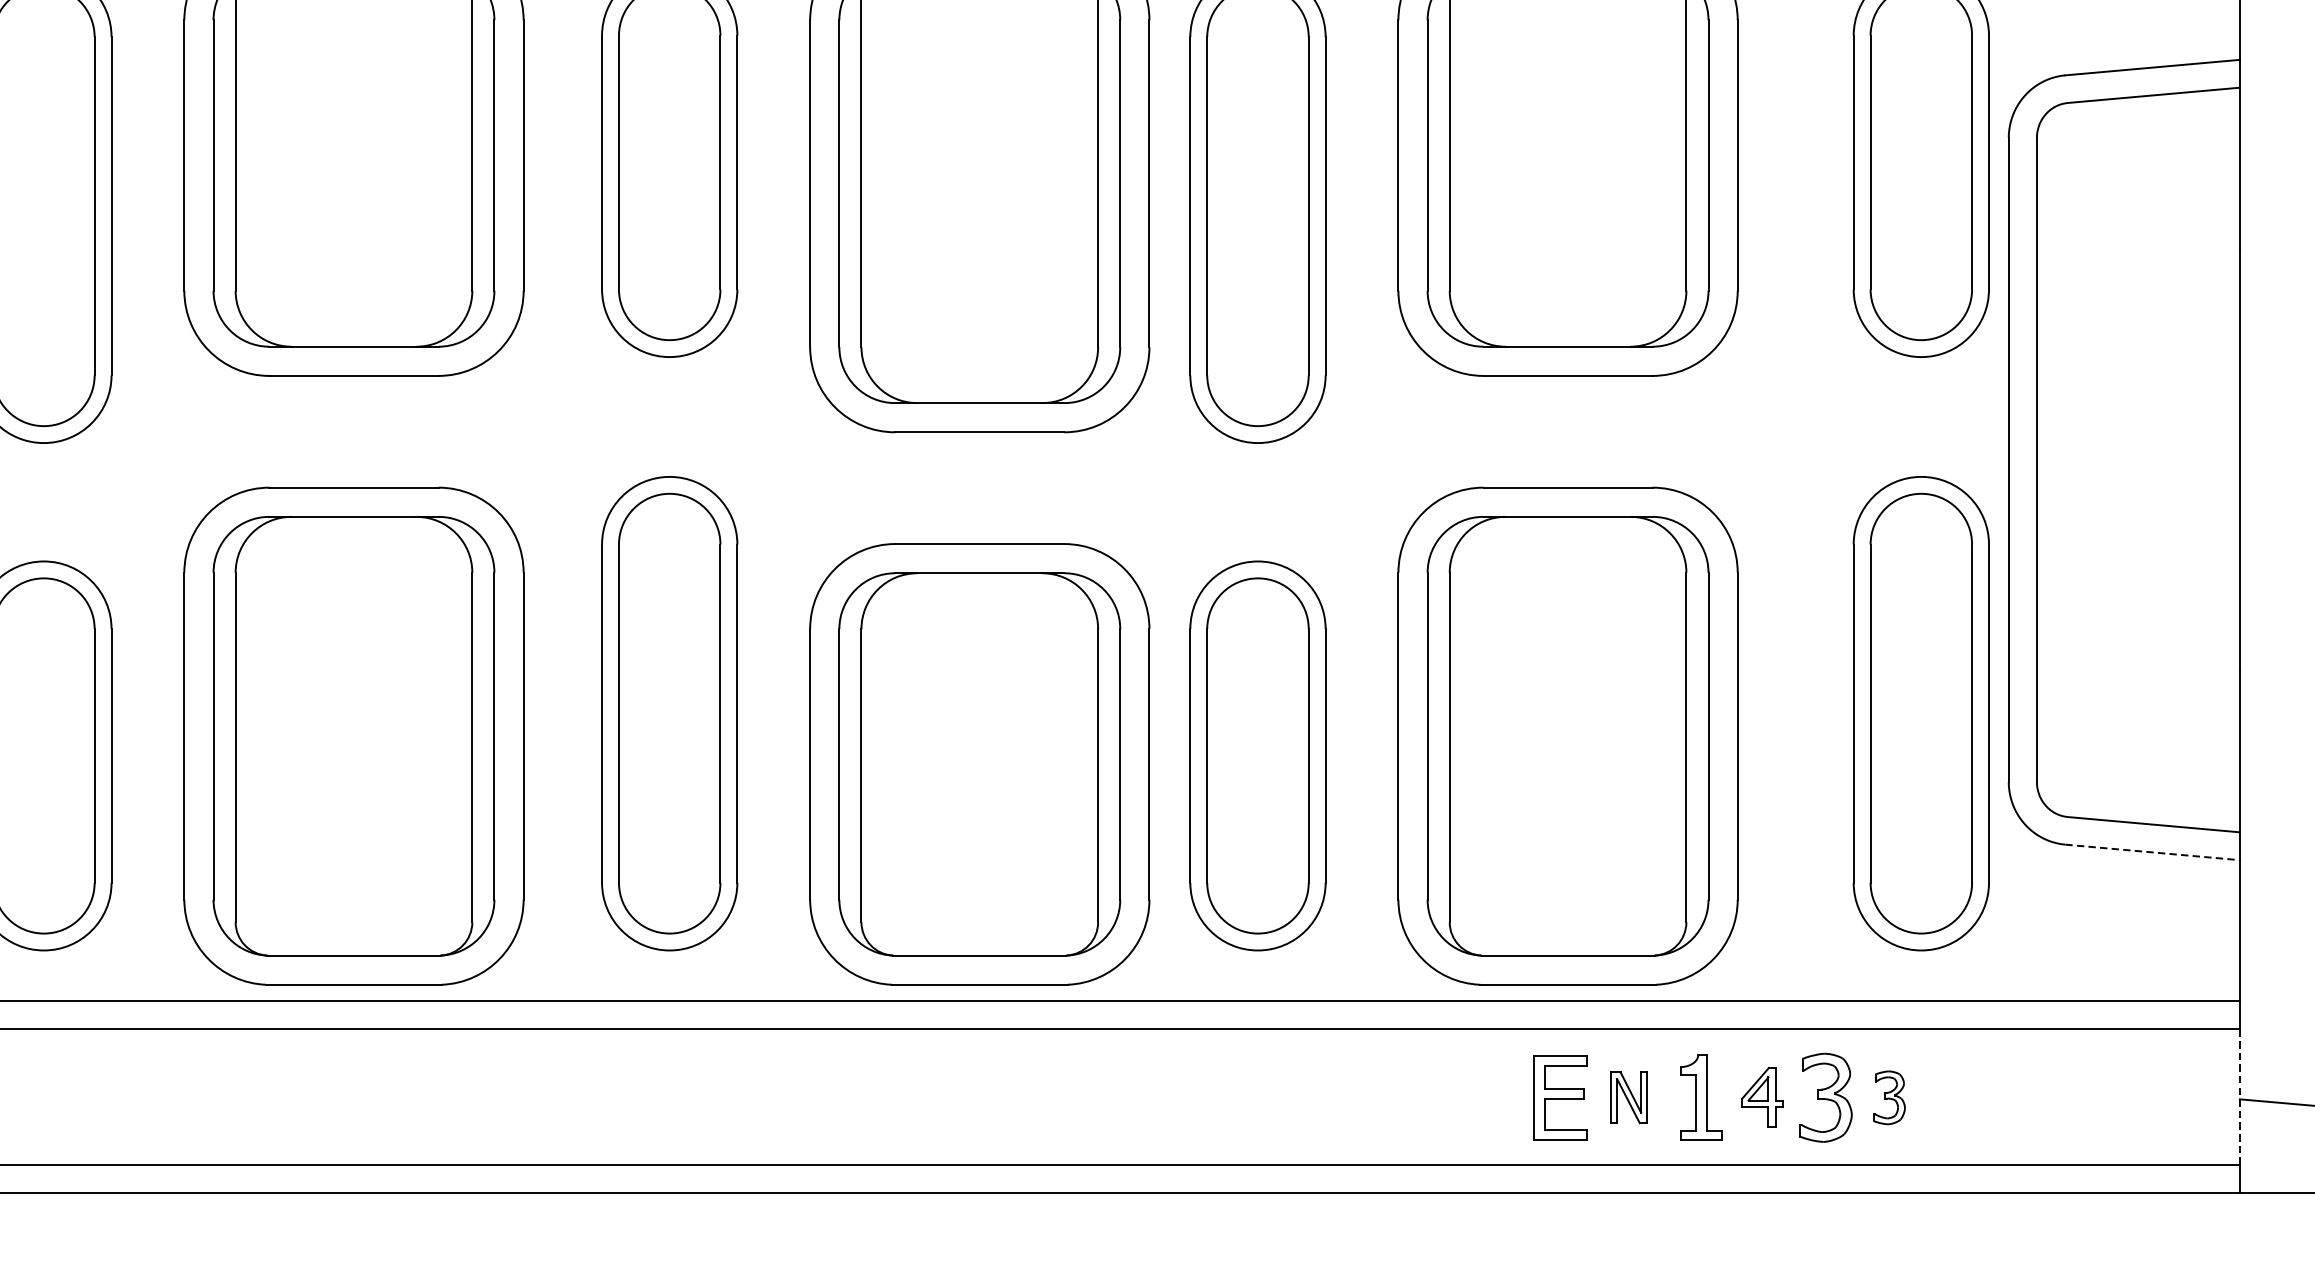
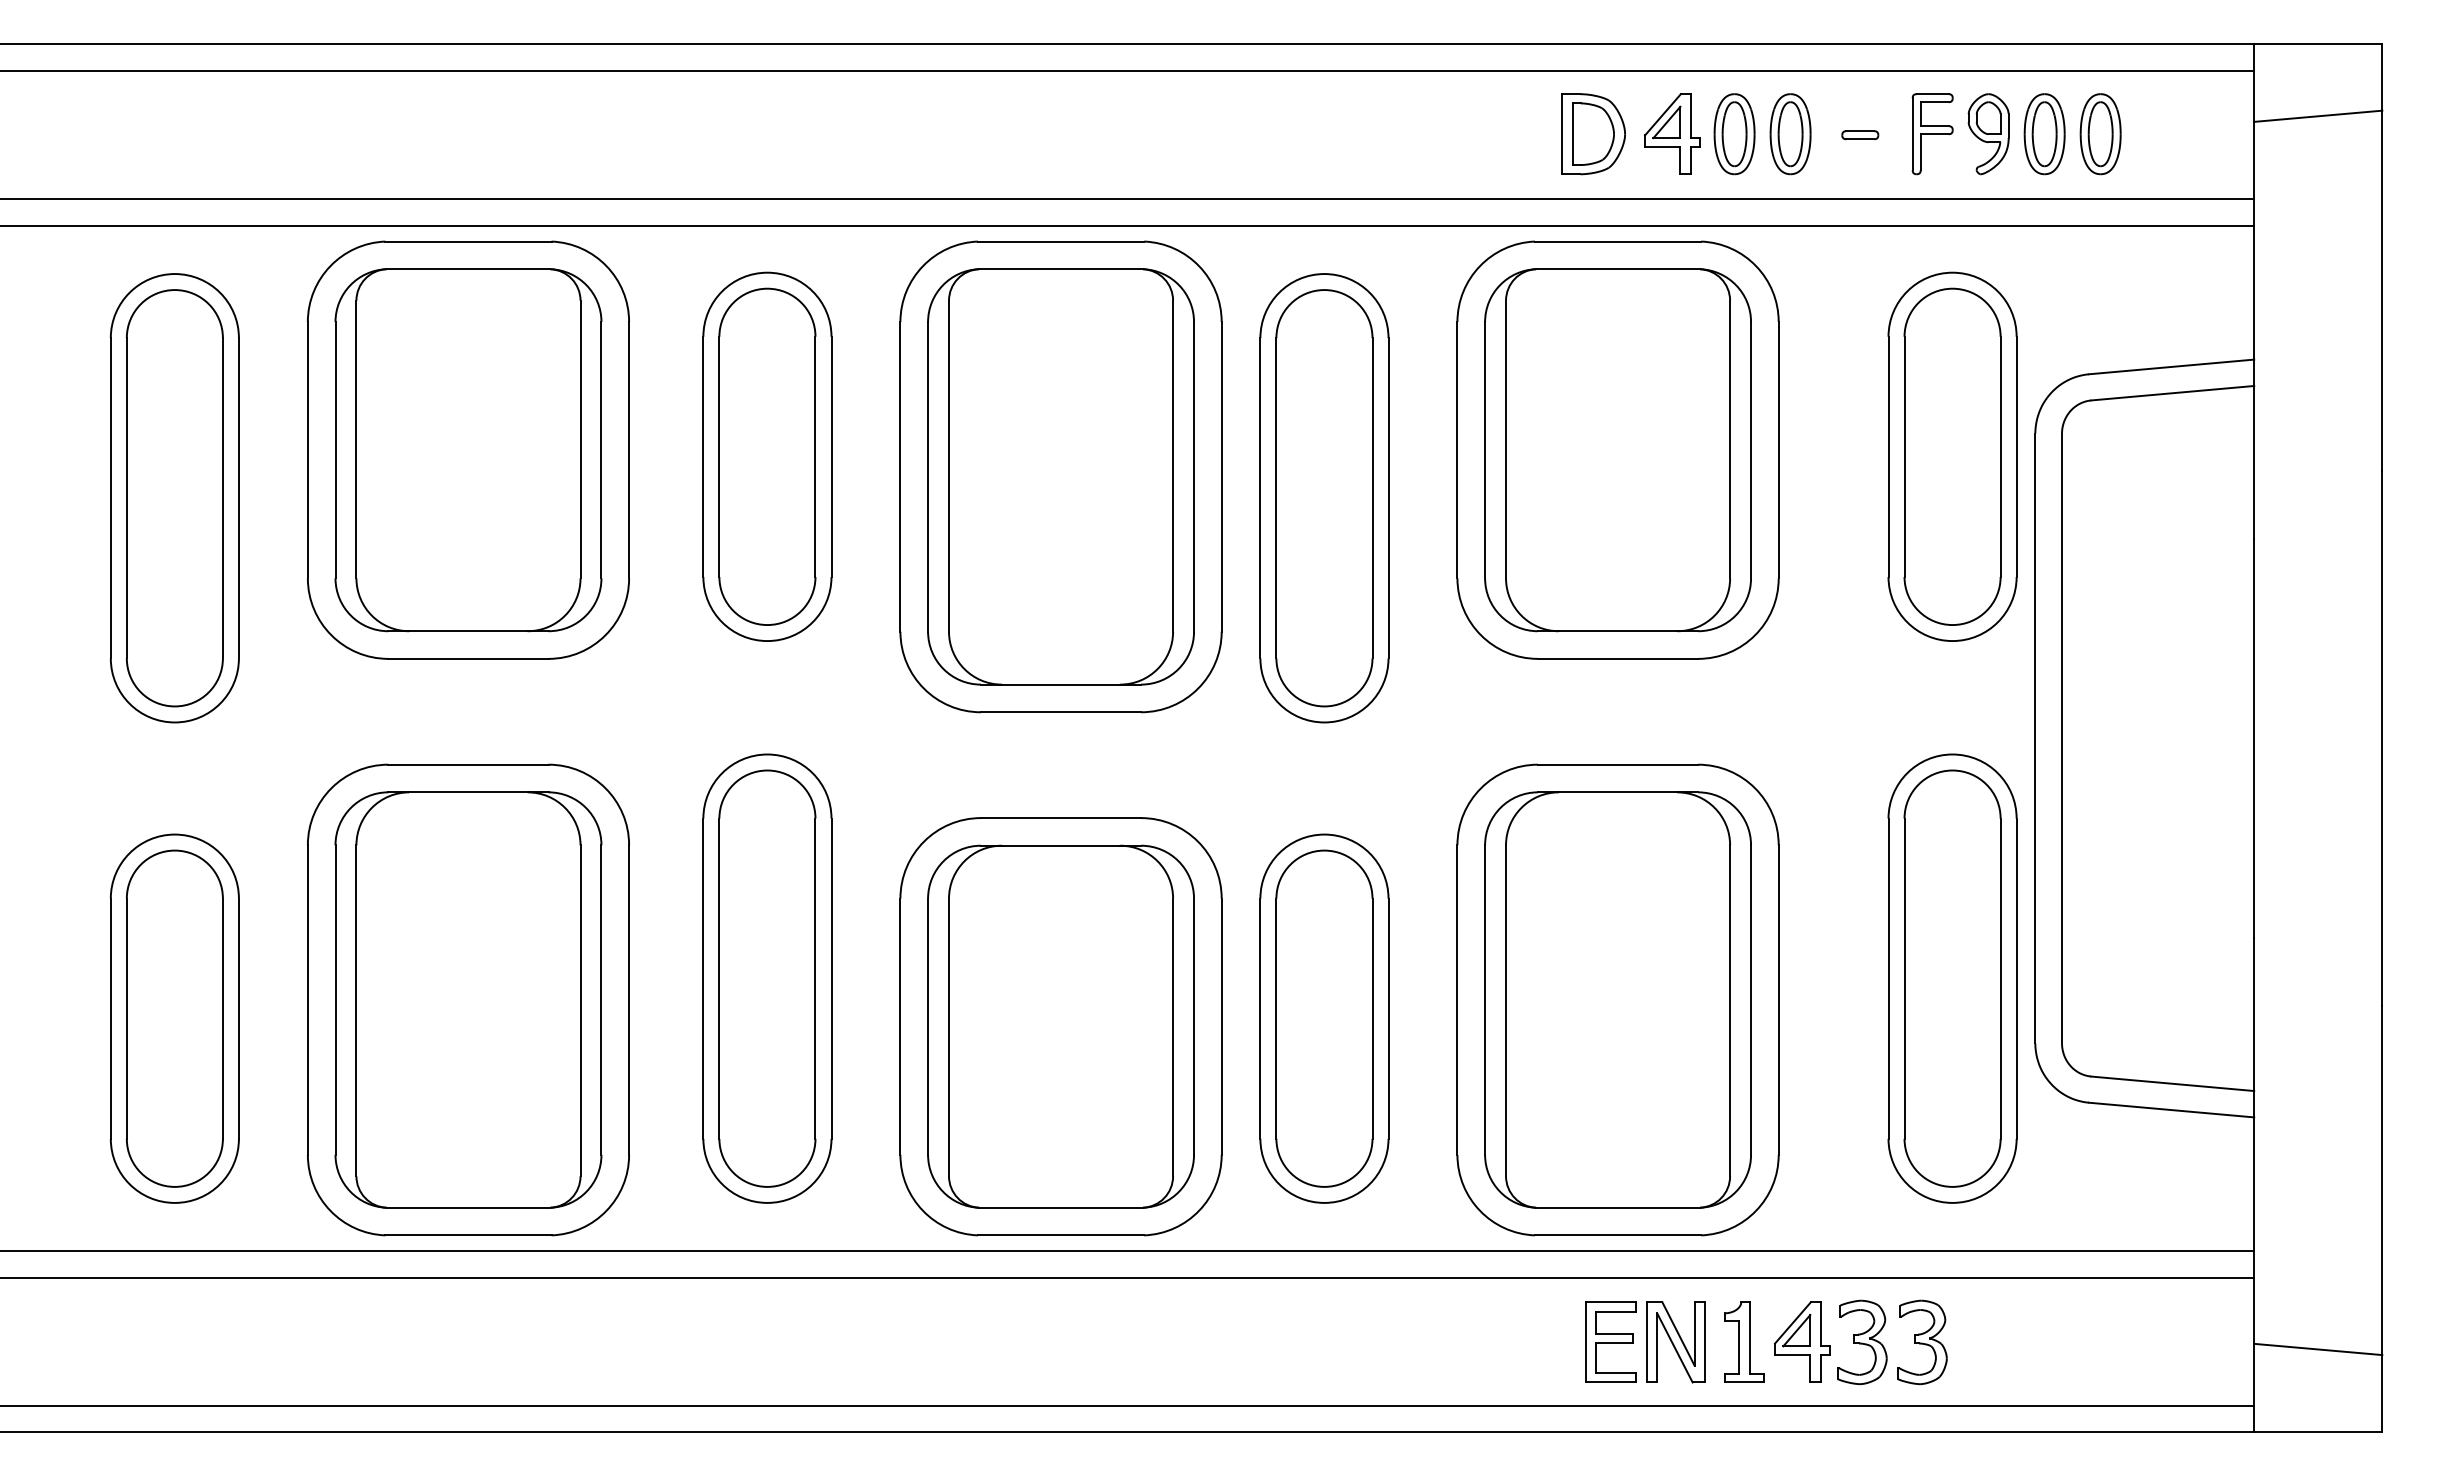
line: (2152, 852) -> (2171, 1110), dashed -> solid
part: (1761, 1096) -> (1801, 1341), size x1.43
line: (2240, 1096) -> (2254, 1341), dashed -> solid
part: (1628, 1097) -> (1675, 1342), size x1.67
part: (1889, 1097) -> (1922, 1342), size x1.67

